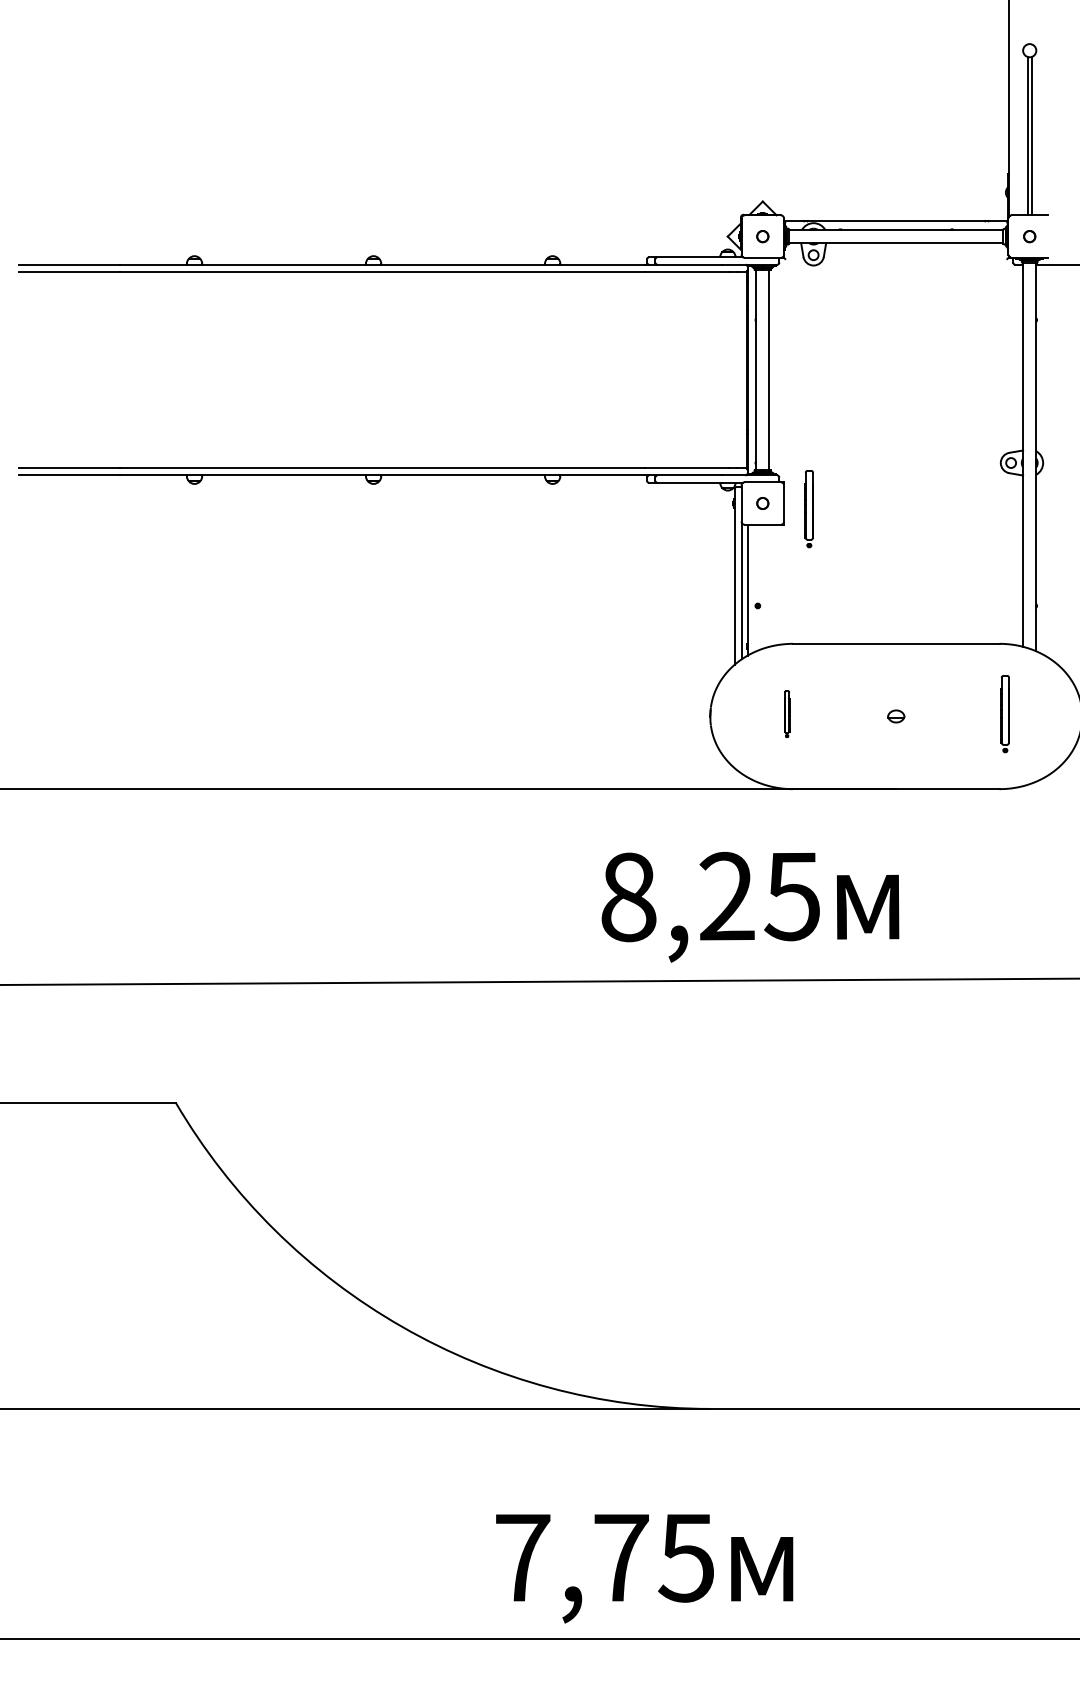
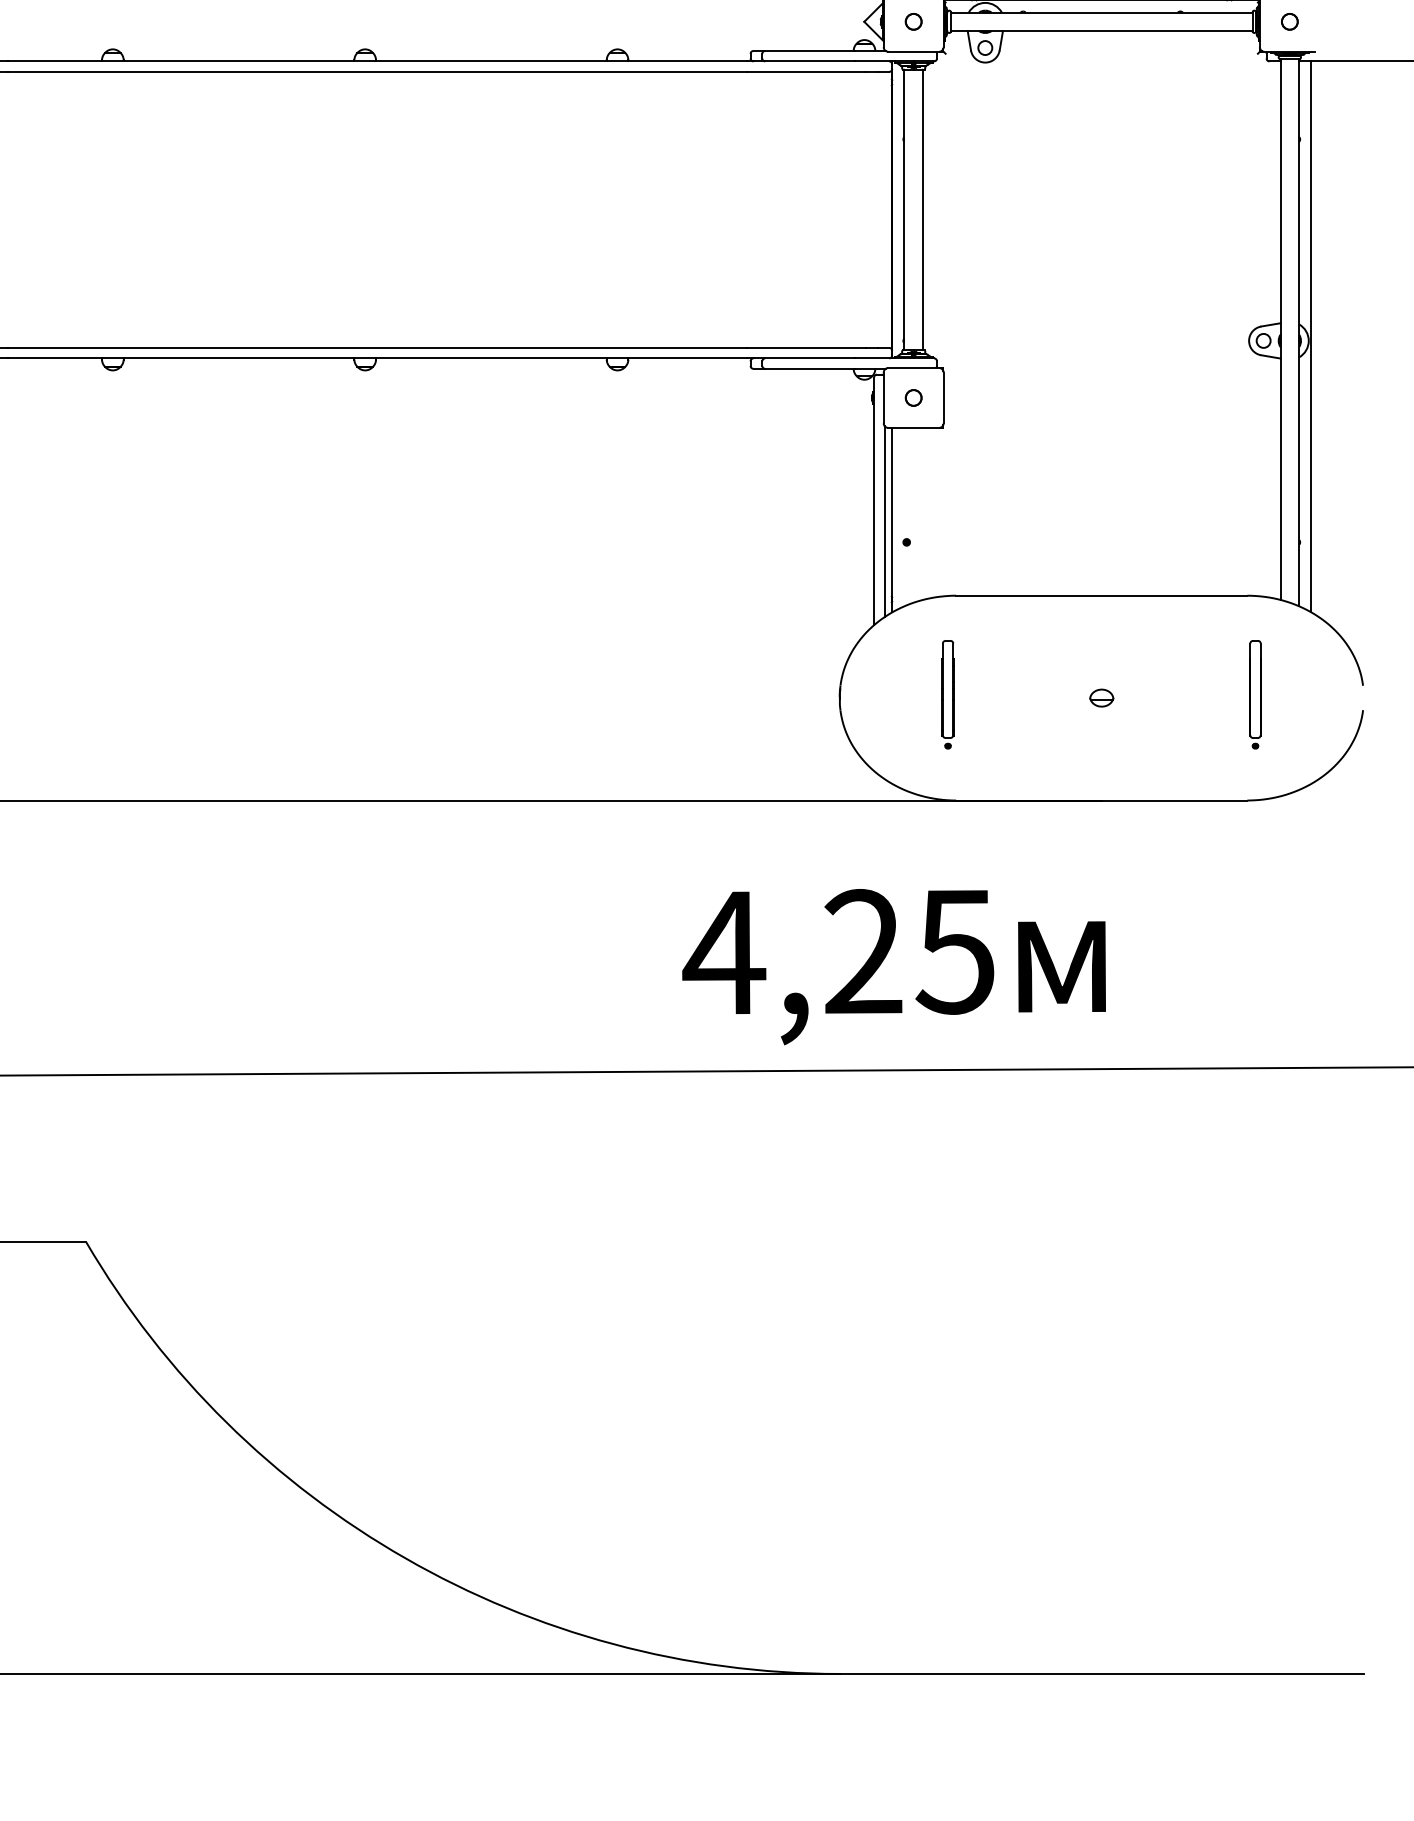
line: (1045, 459) -> (1312, 335), added
part: (808, 509) -> (978, 406), removed
part: (786, 714) -> (947, 695), size x1.67
text: (628, 897) -> (724, 953), 8,25 -> 4,25

